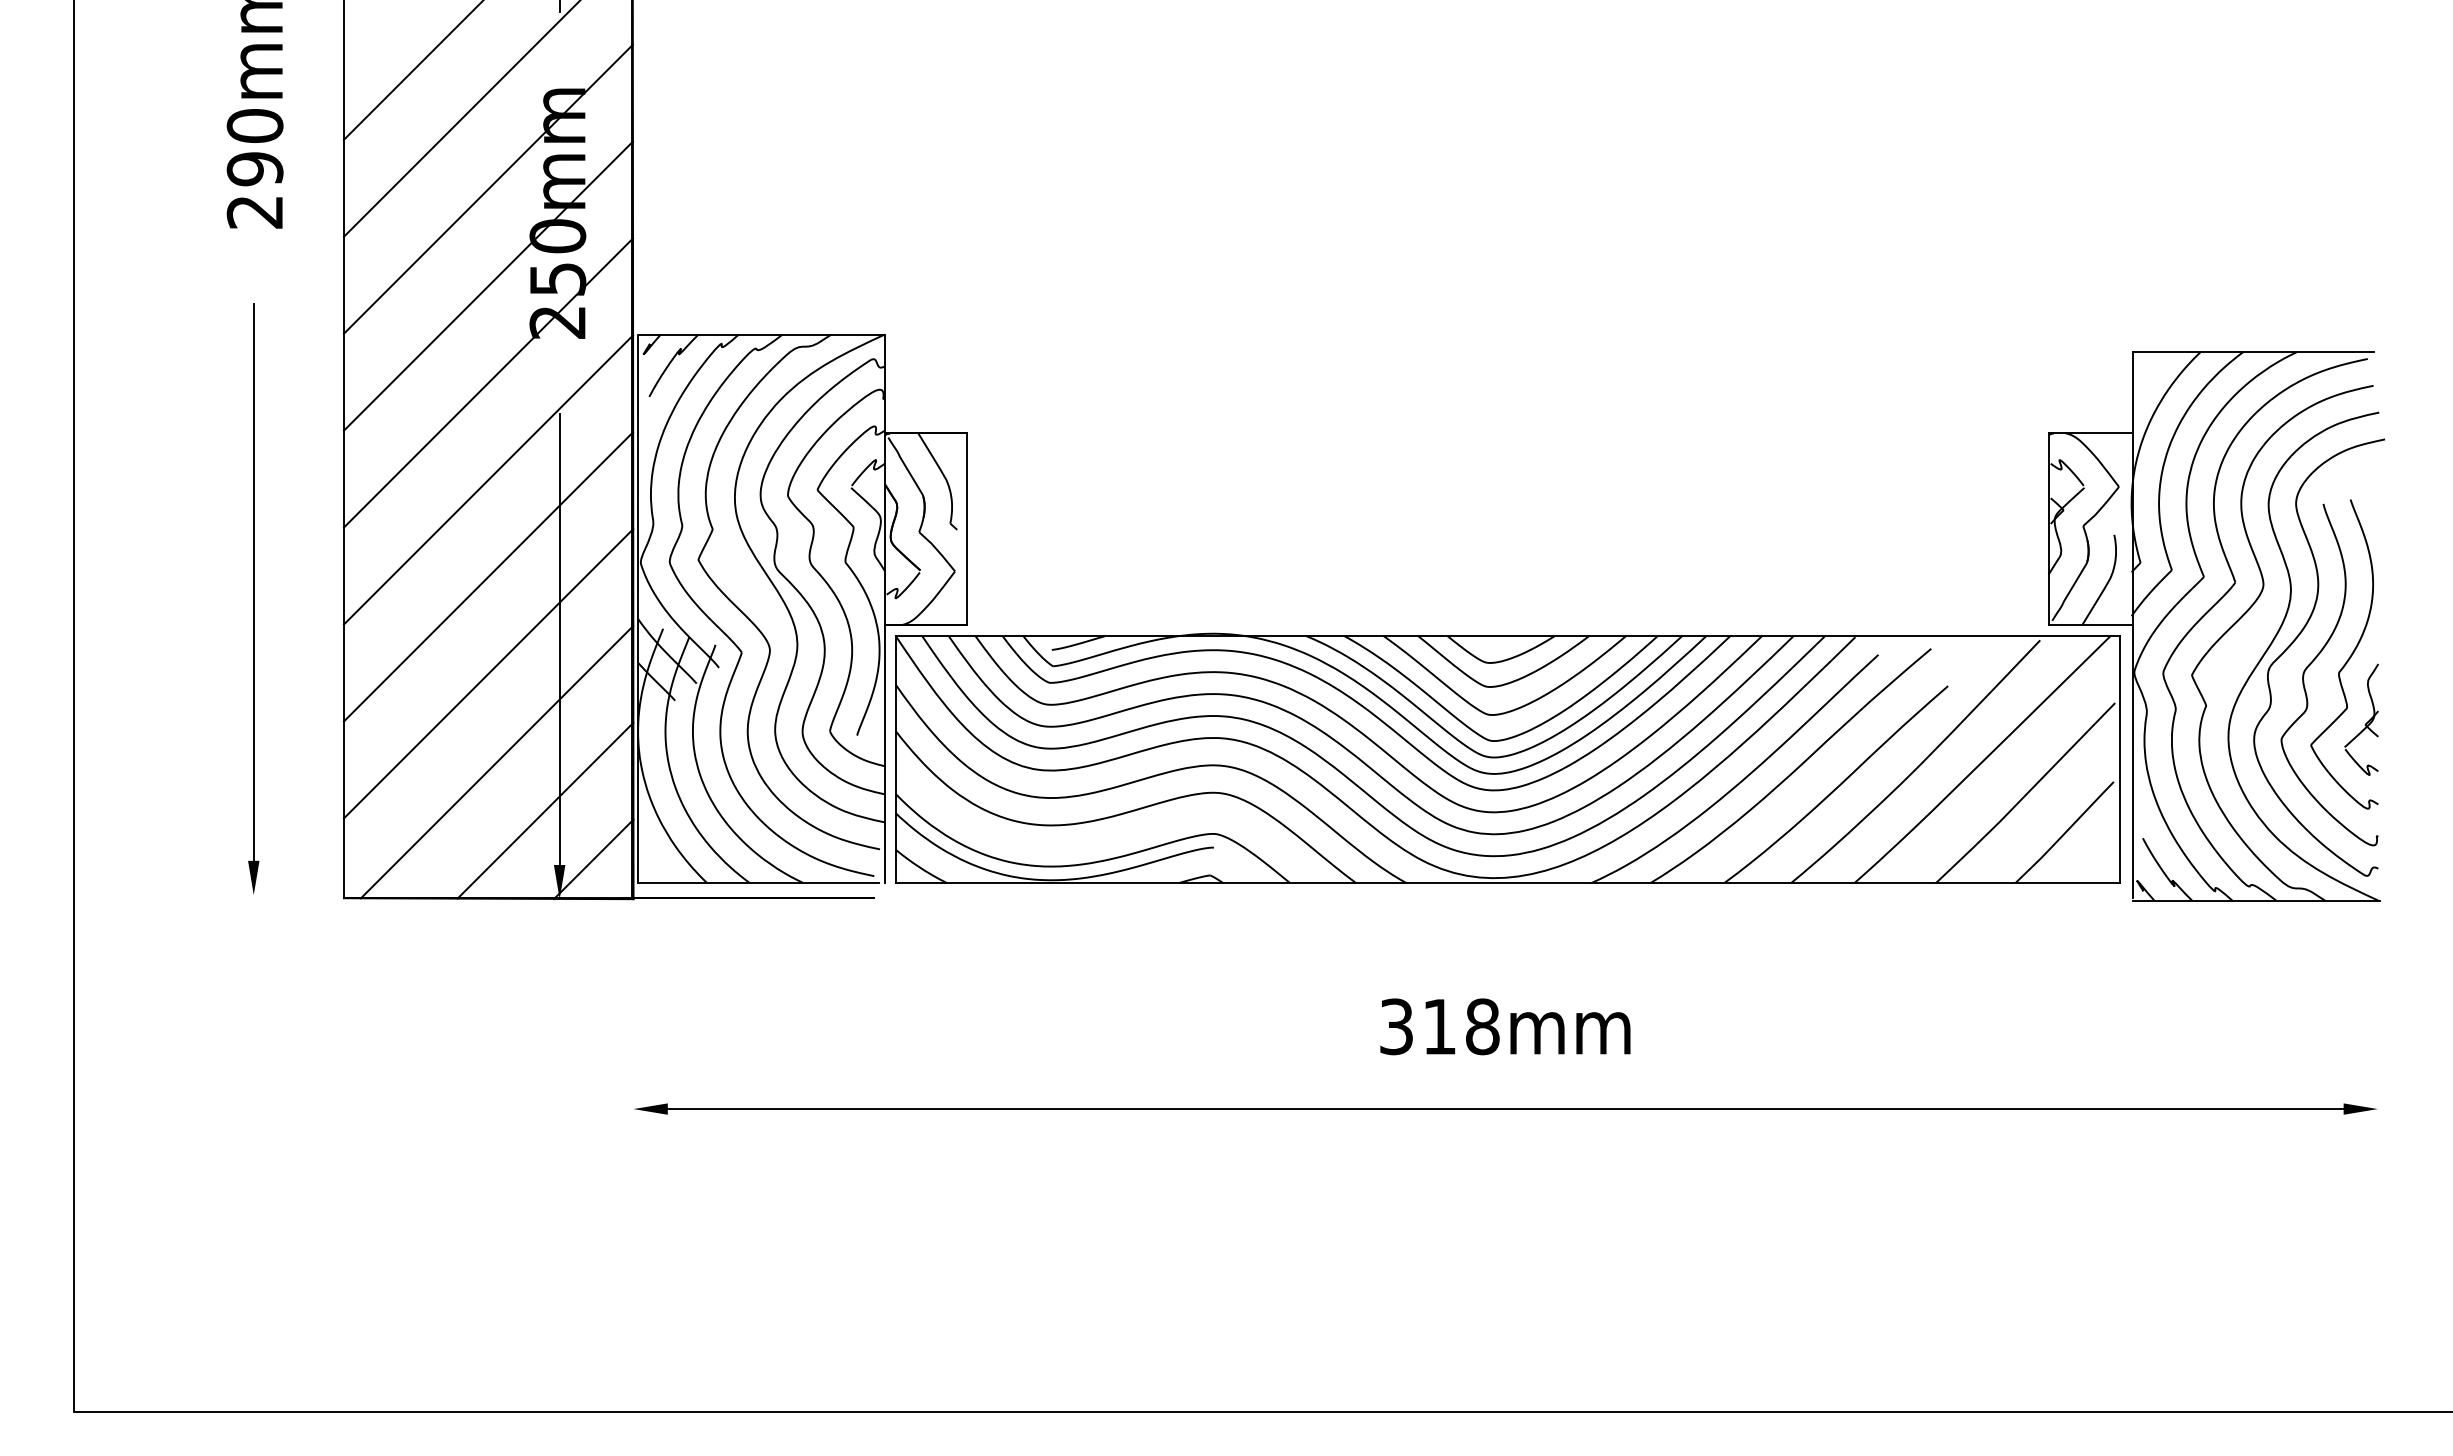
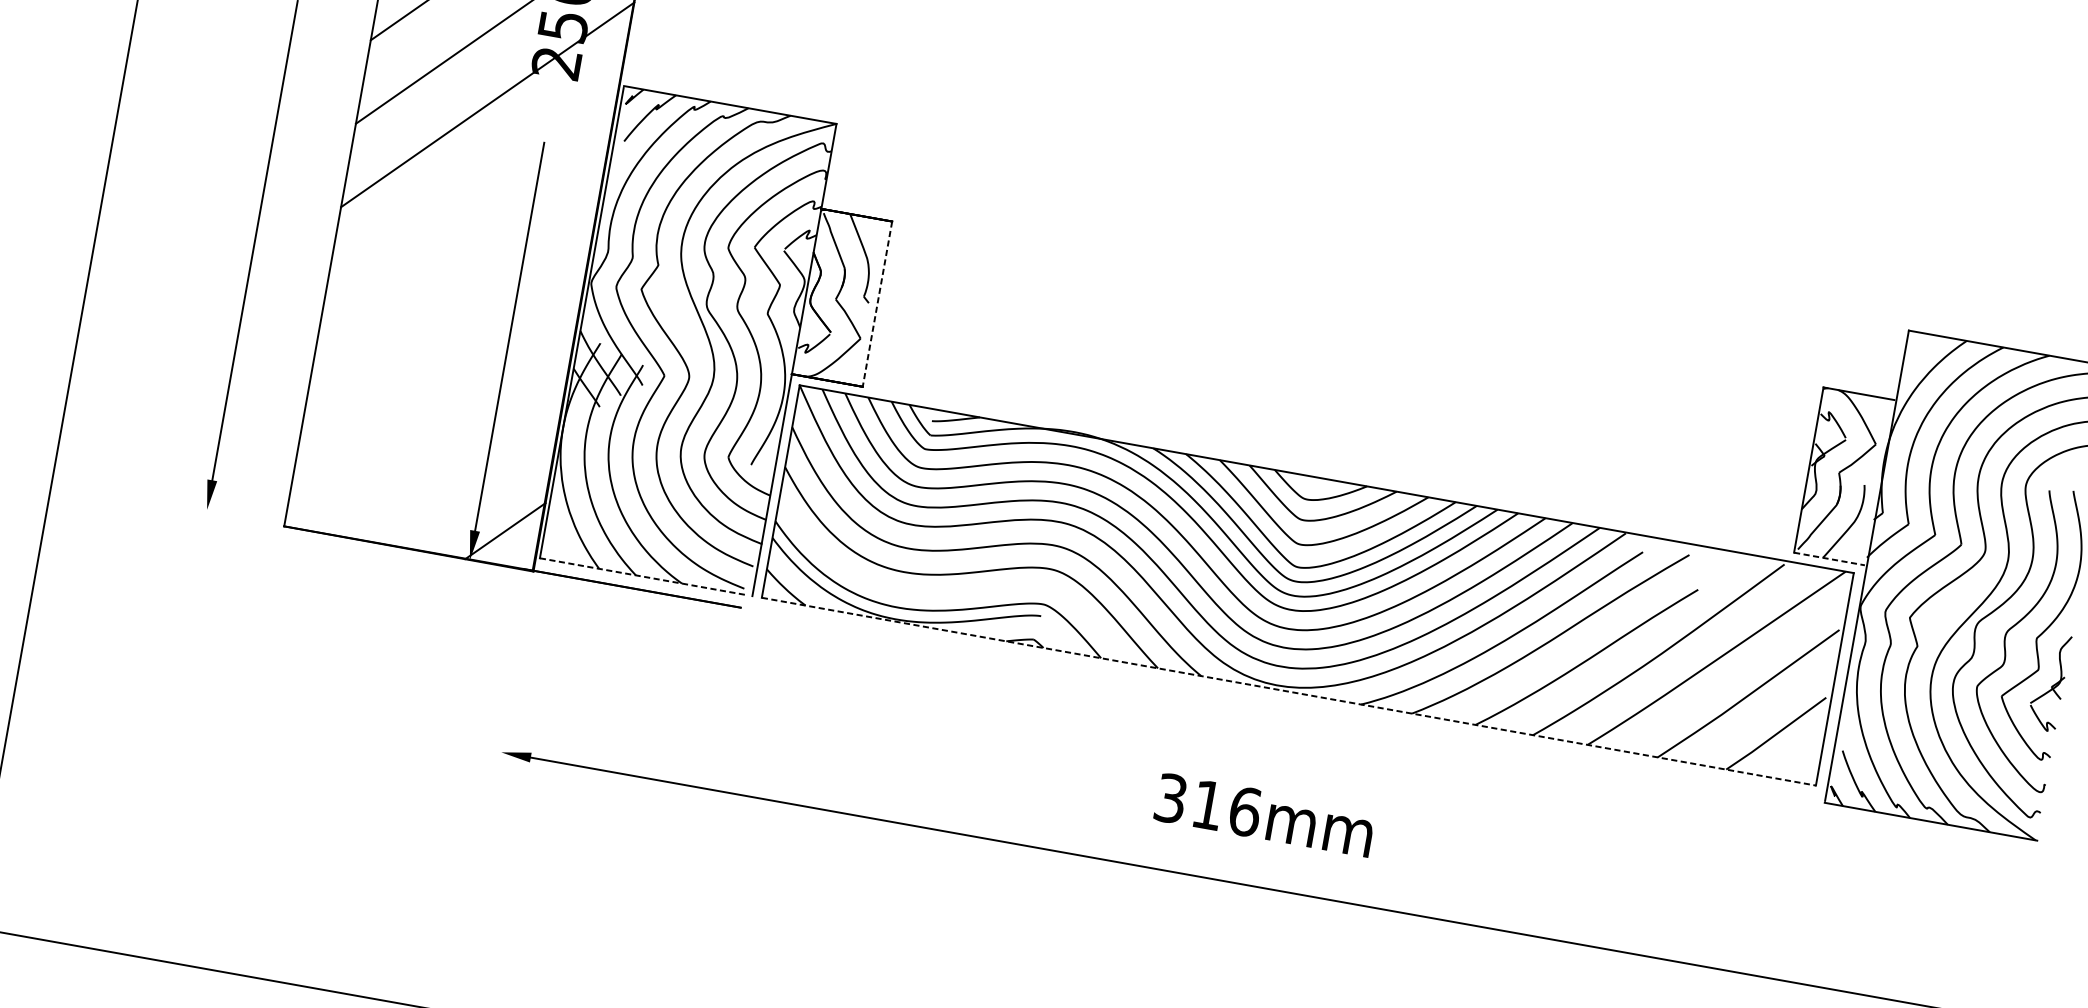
line: (488, 479) -> (472, 187), removed
line: (967, 529) -> (877, 304), solid -> dashed
line: (488, 576) -> (458, 271), removed
line: (2090, 625) -> (1830, 559), solid -> dashed
line: (488, 673) -> (443, 355), removed
line: (496, 761) -> (436, 432), removed
line: (545, 810) -> (471, 481), removed
line: (758, 882) -> (643, 576), solid -> dashed
line: (1508, 882) -> (1289, 691), solid -> dashed
text: (1483, 1026) -> (1245, 811), 318mm -> 316mm

